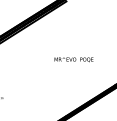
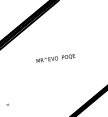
text: (73, 59) -> (55, 58), moved

